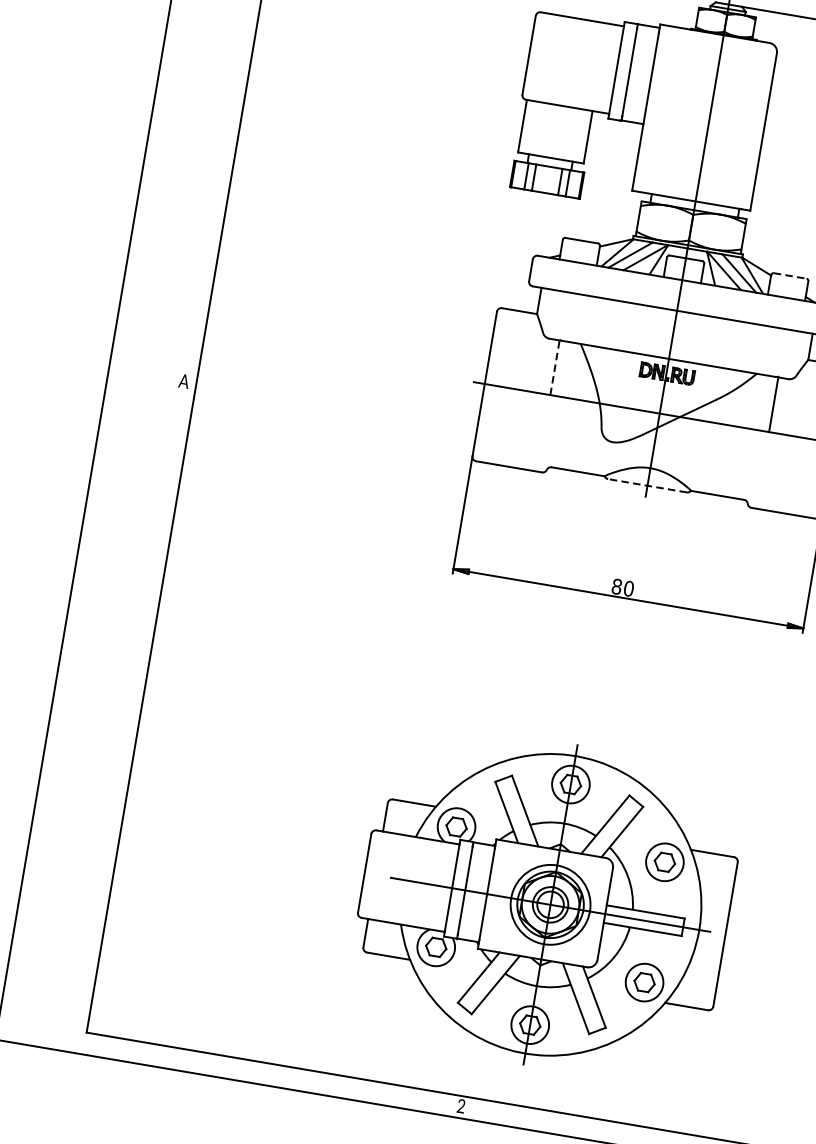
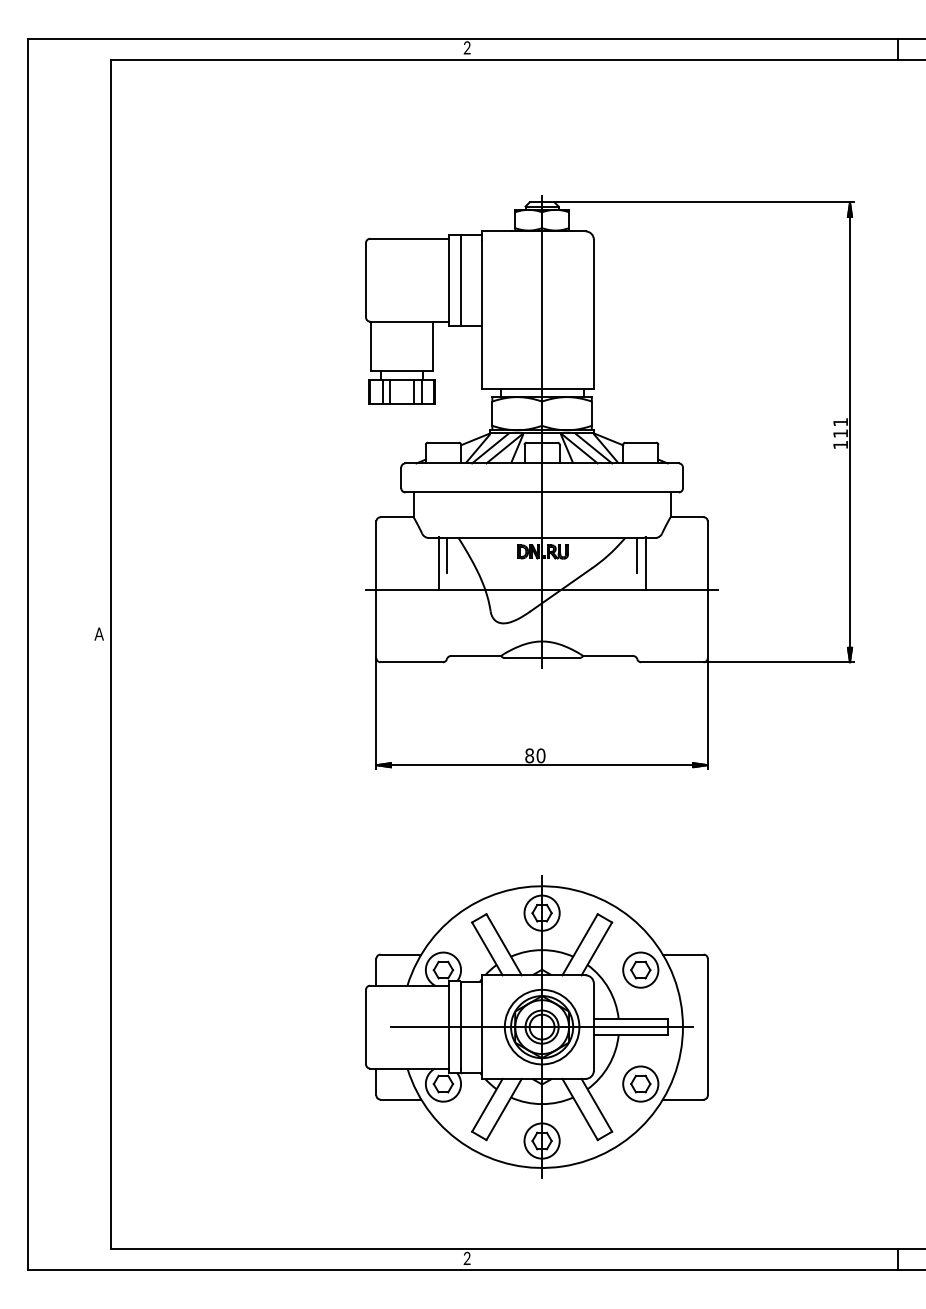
line: (789, 275) -> (640, 442), dashed -> solid
line: (565, 359) -> (446, 554), added
line: (555, 367) -> (438, 563), dashed -> solid
line: (766, 393) -> (637, 554), added
line: (646, 486) -> (541, 658), dashed -> solid
part: (544, 903) -> (536, 1026), moved

